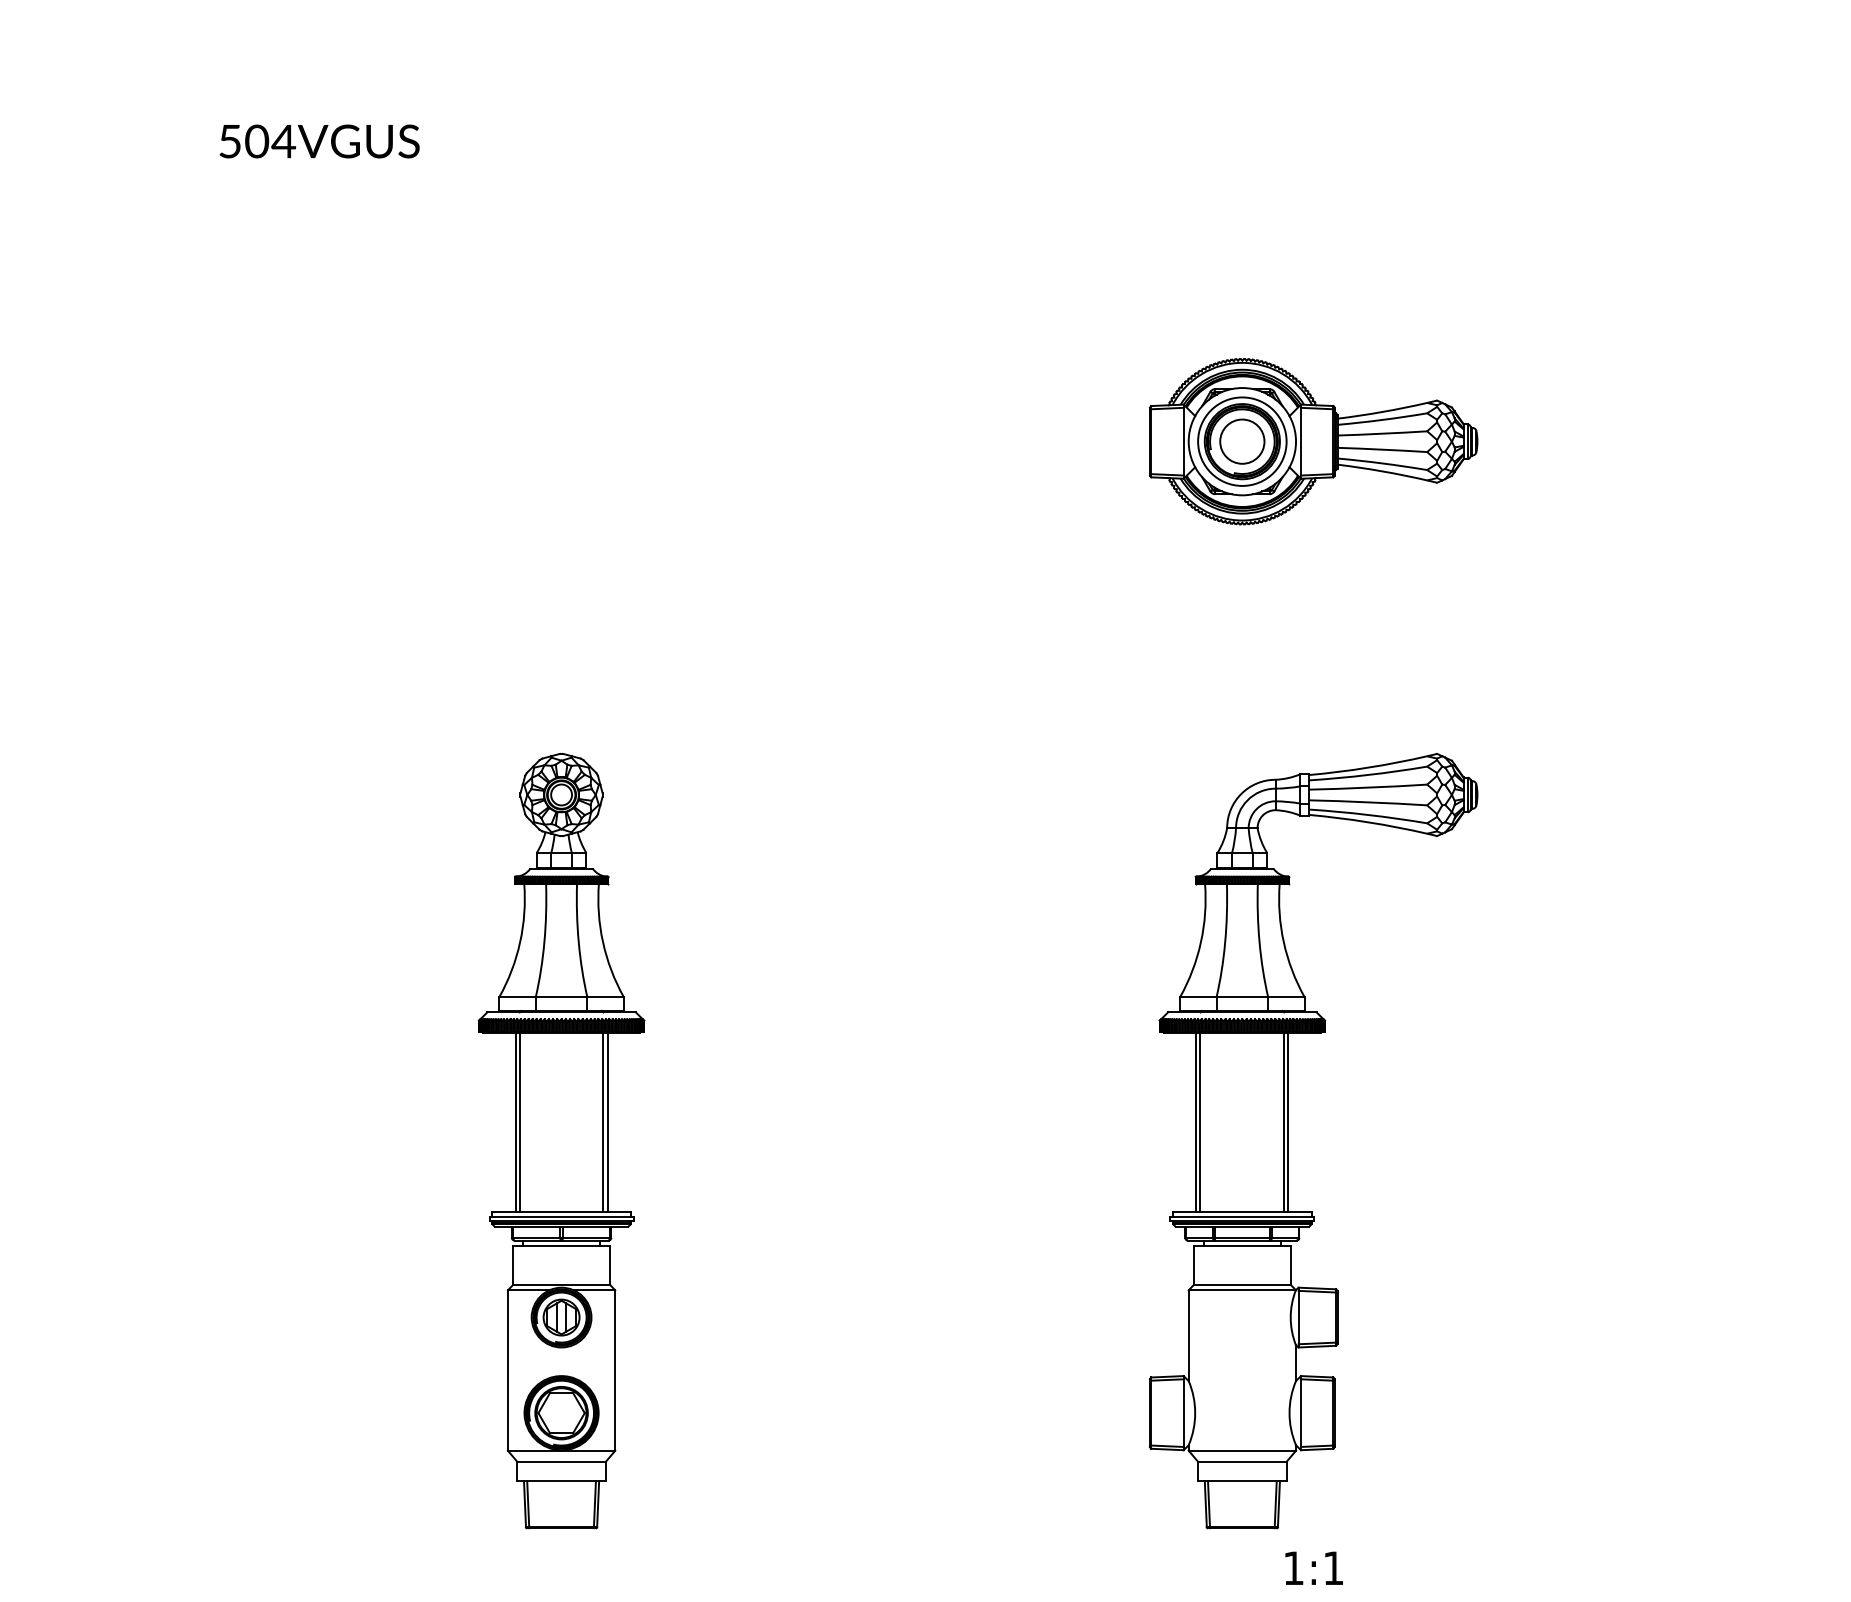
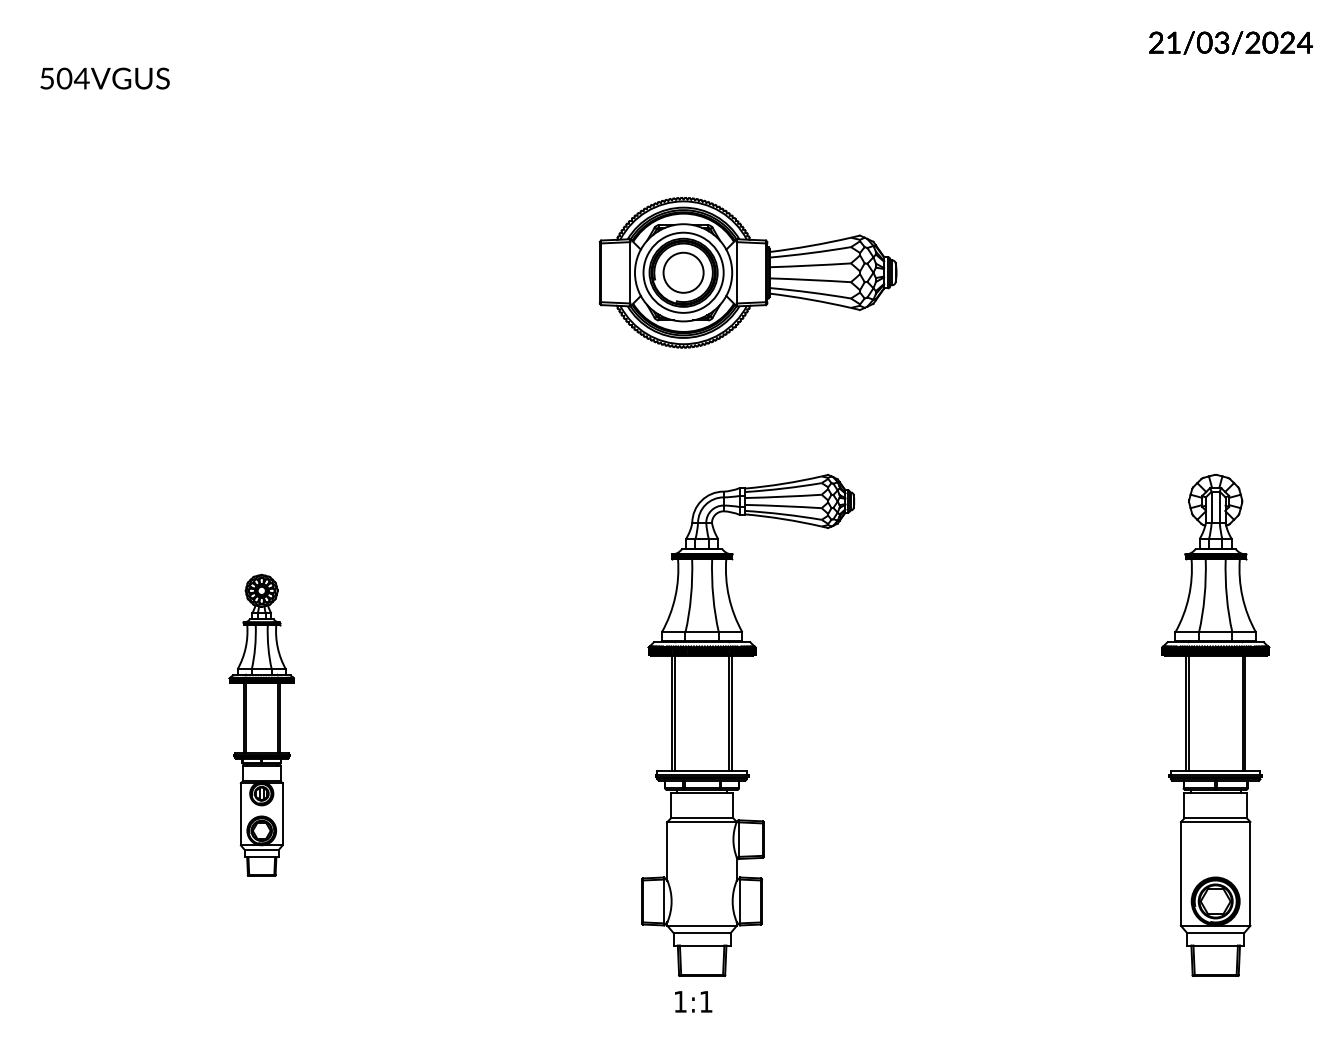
part: (1313, 441) -> (748, 272), size x1.4
part: (561, 1139) -> (261, 724), size x0.6
text: (1313, 1567) -> (693, 1001), moved

